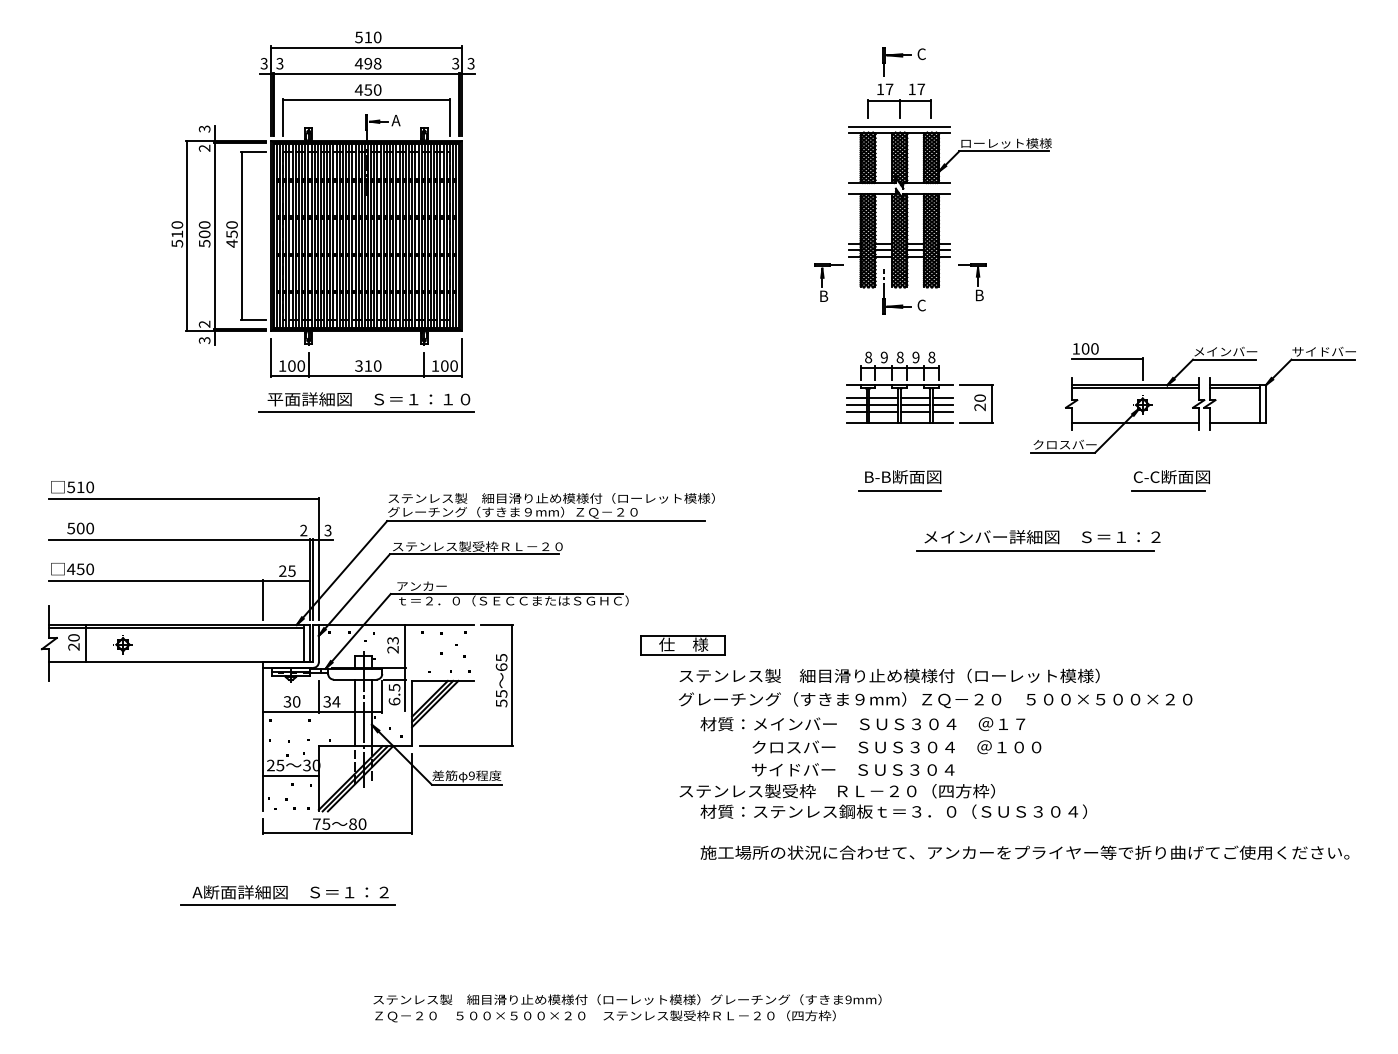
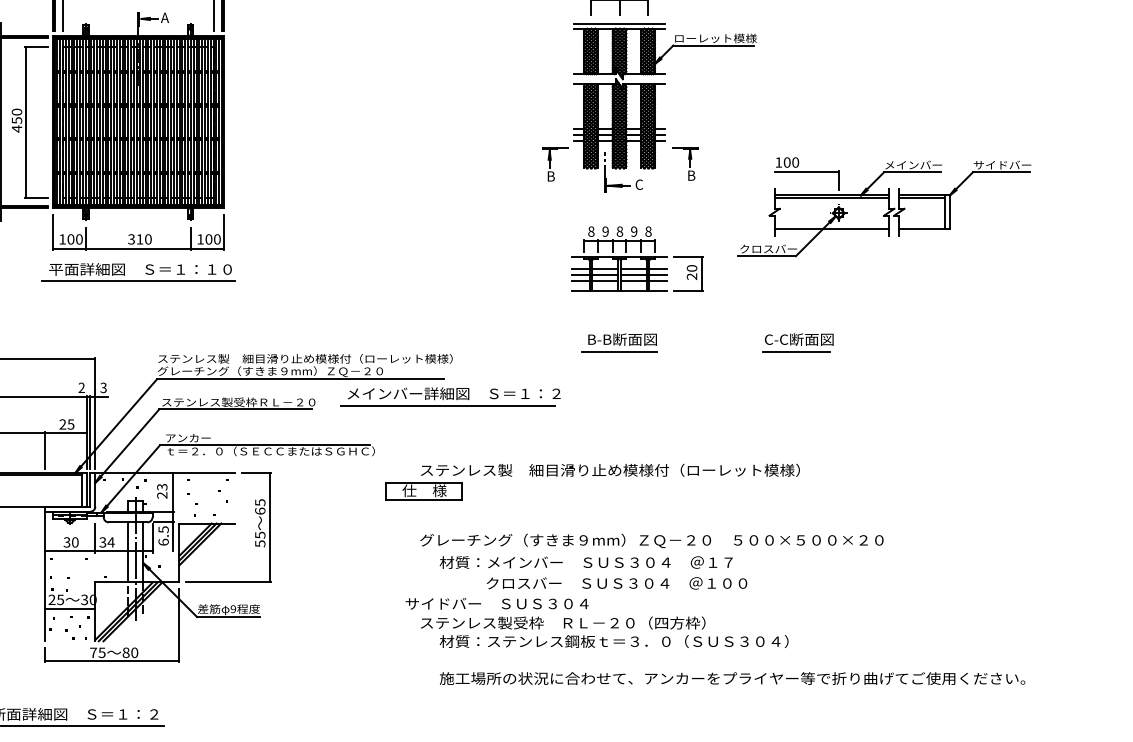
part: (1192, 398) -> (883, 207), moved
part: (1170, 480) -> (797, 342), moved
part: (1038, 540) -> (450, 396), moved
text: (889, 675) -> (610, 469), moved
text: (852, 769) -> (496, 603), moved

